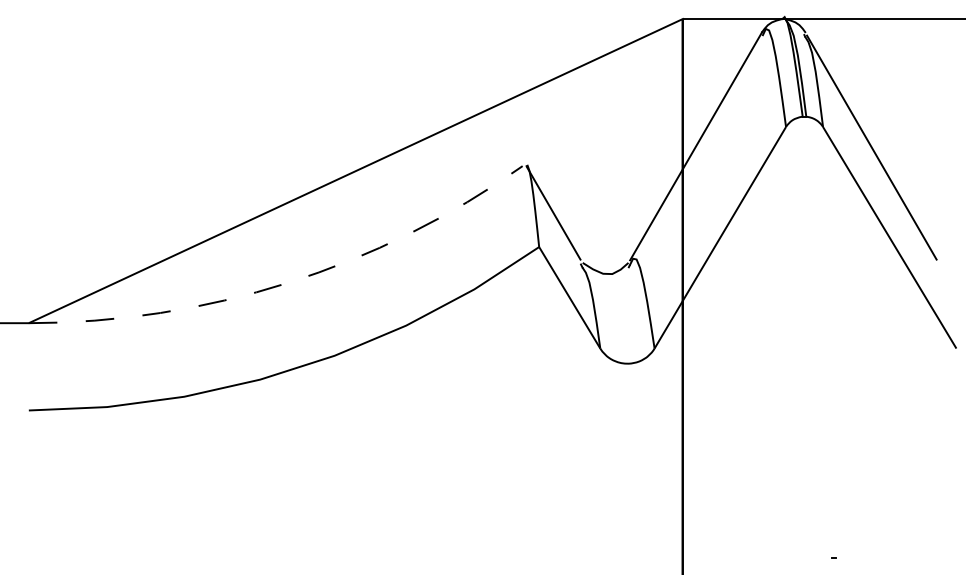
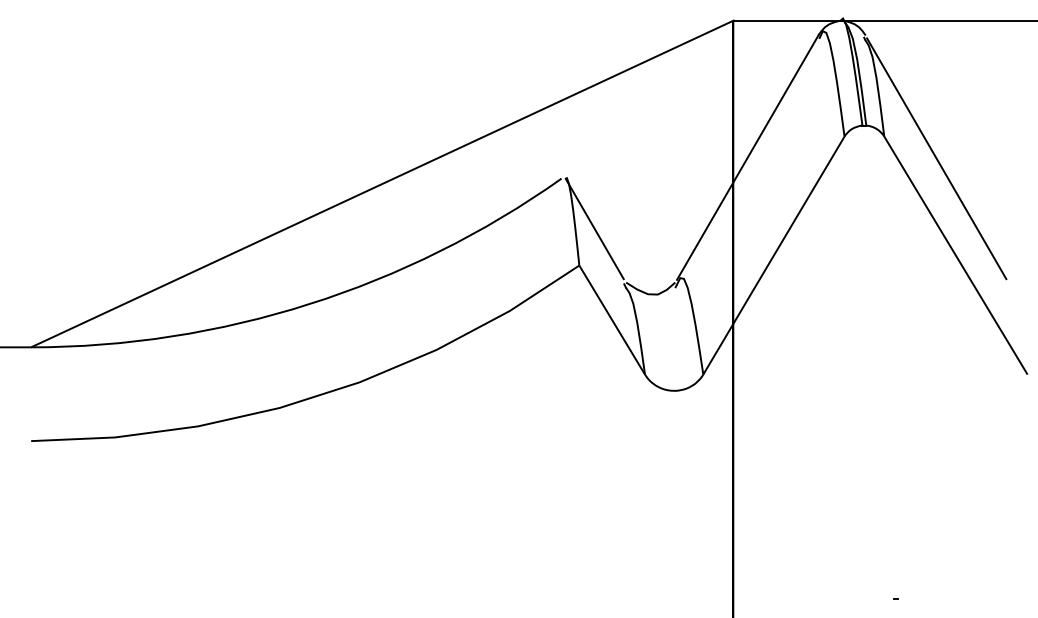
arc: (287, 283) -> (309, 304), dashed -> solid

